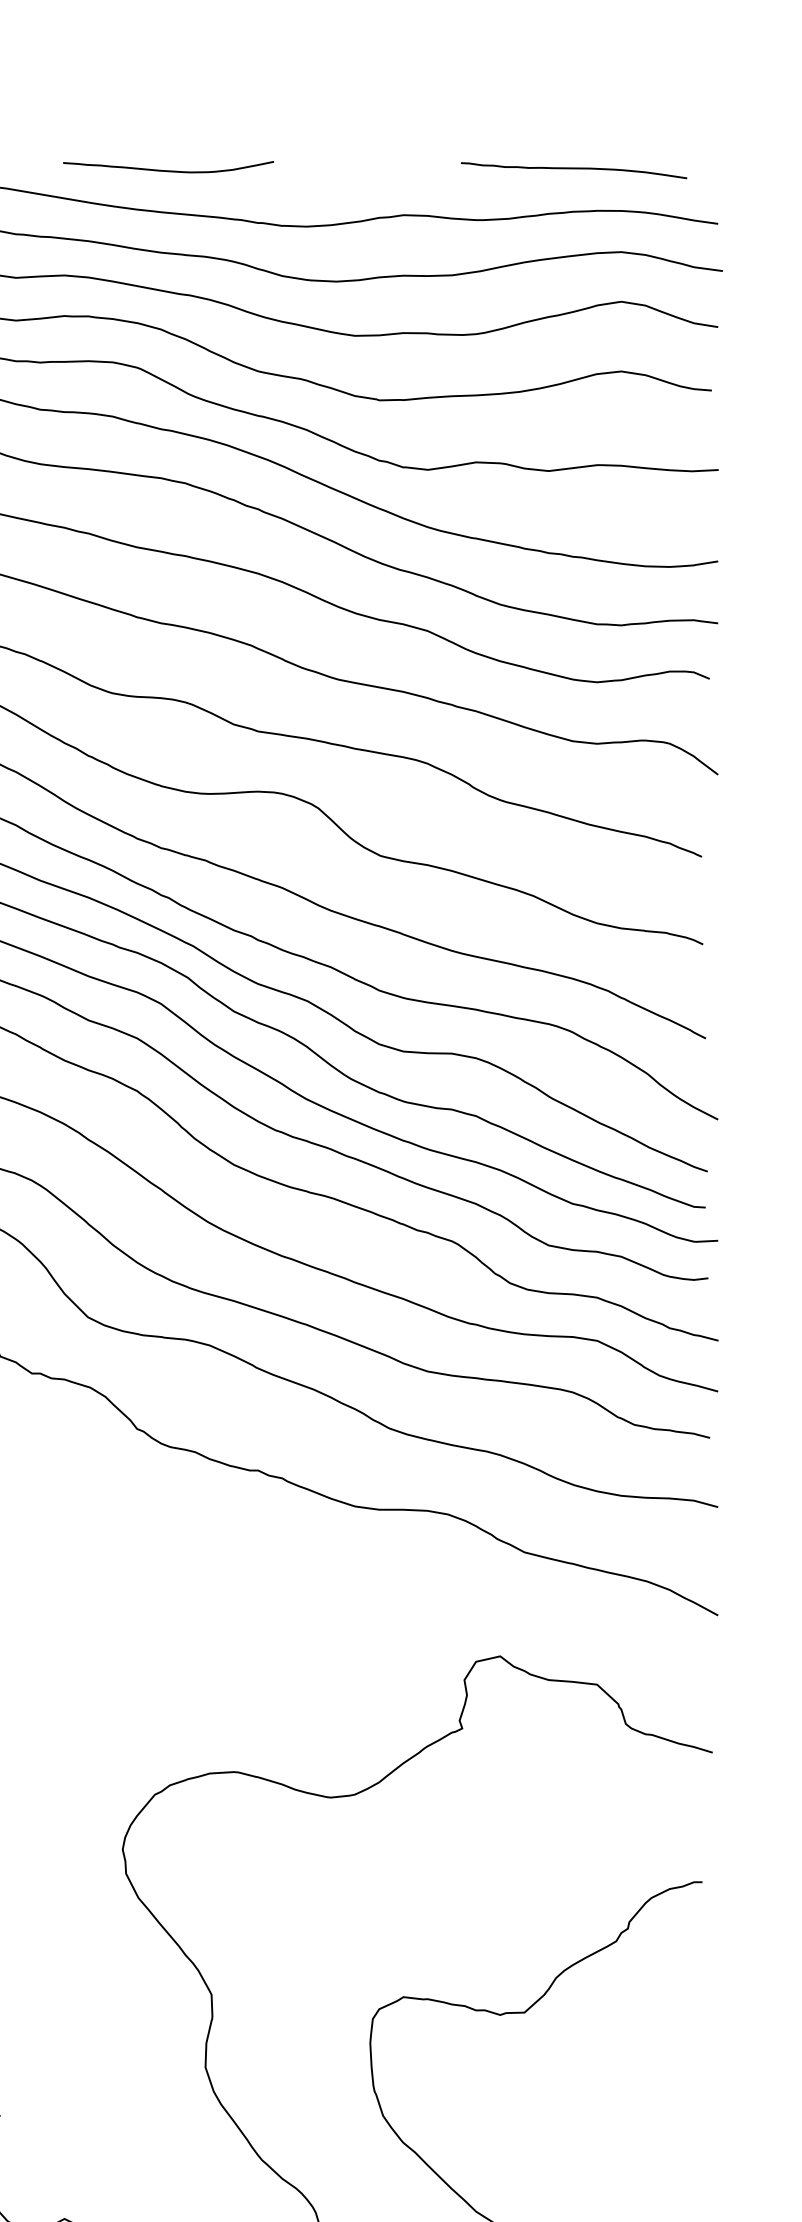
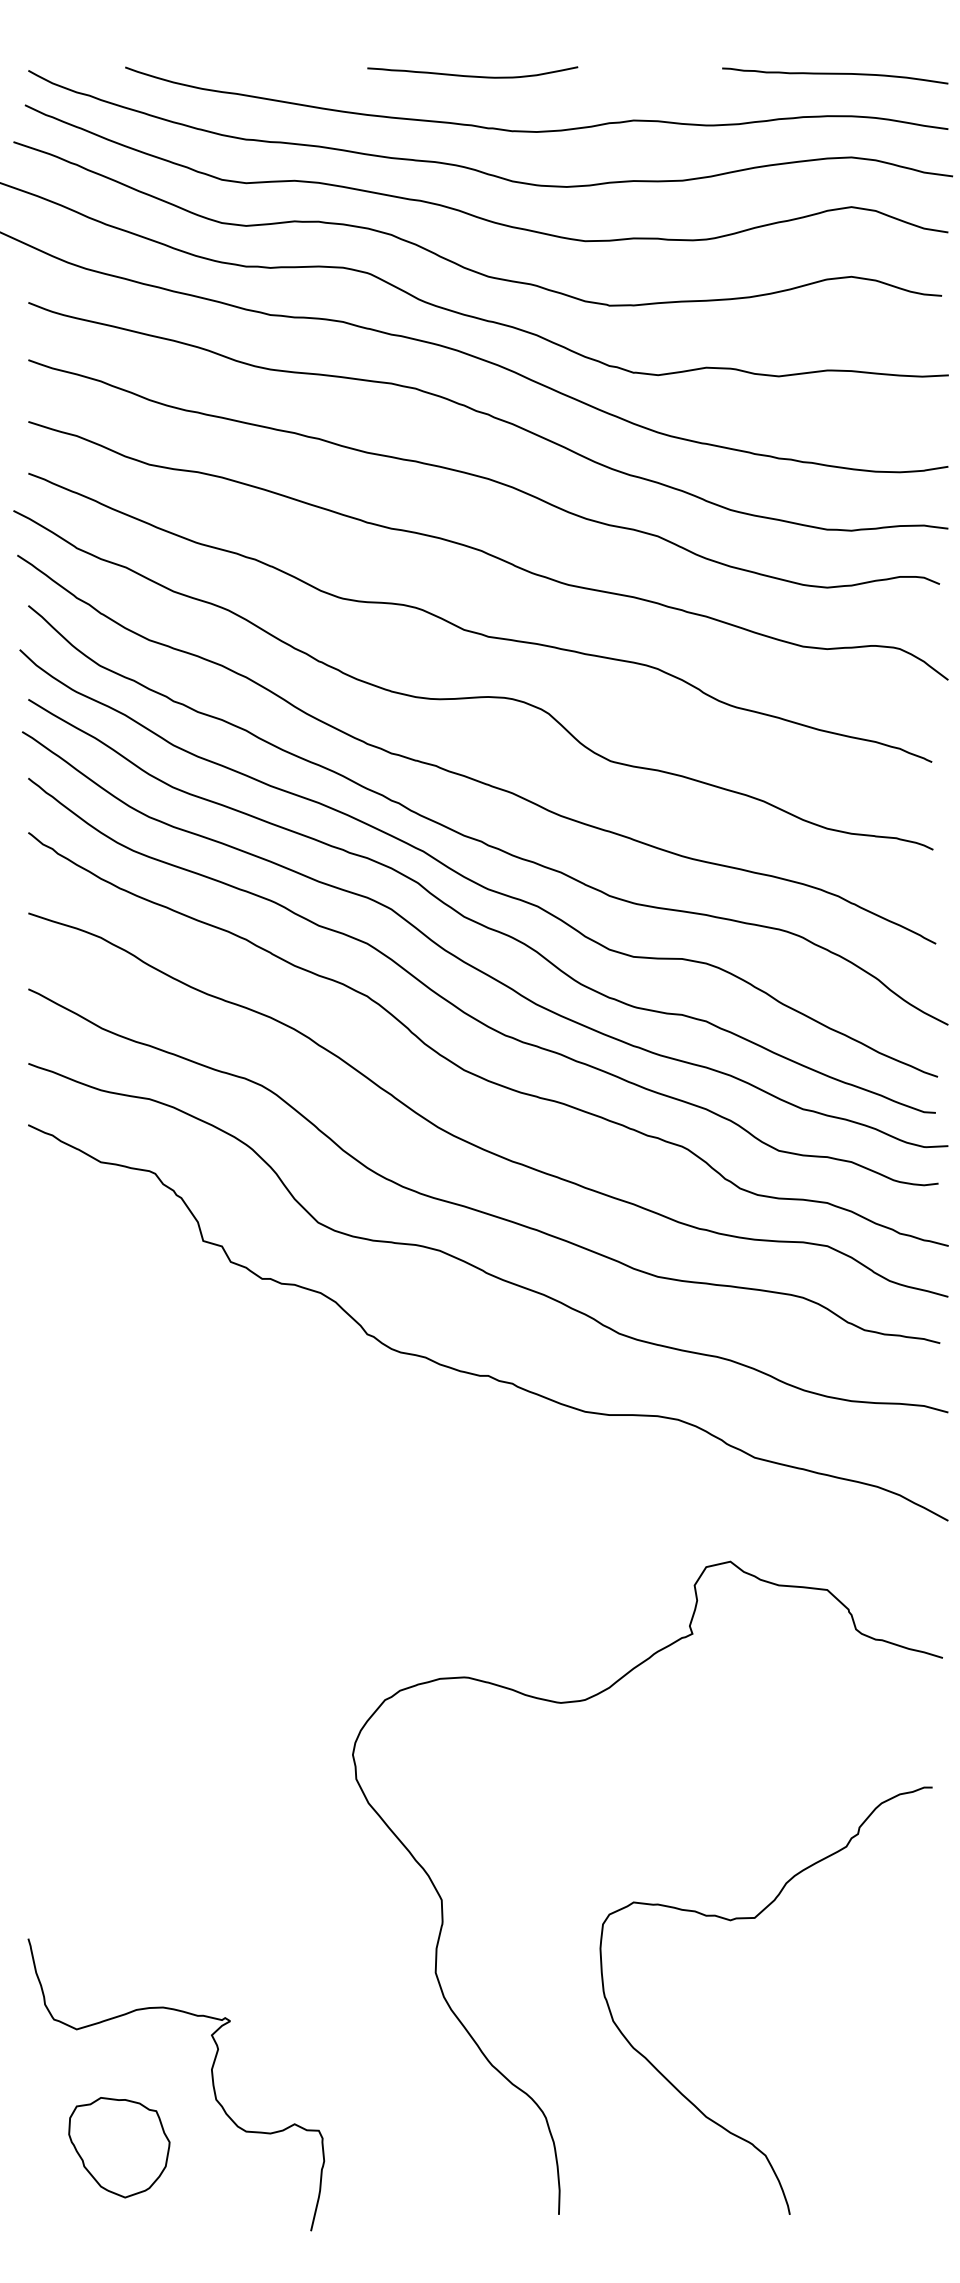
curve: (574, 169) -> (835, 74), moved
curve: (168, 170) -> (472, 75), moved

